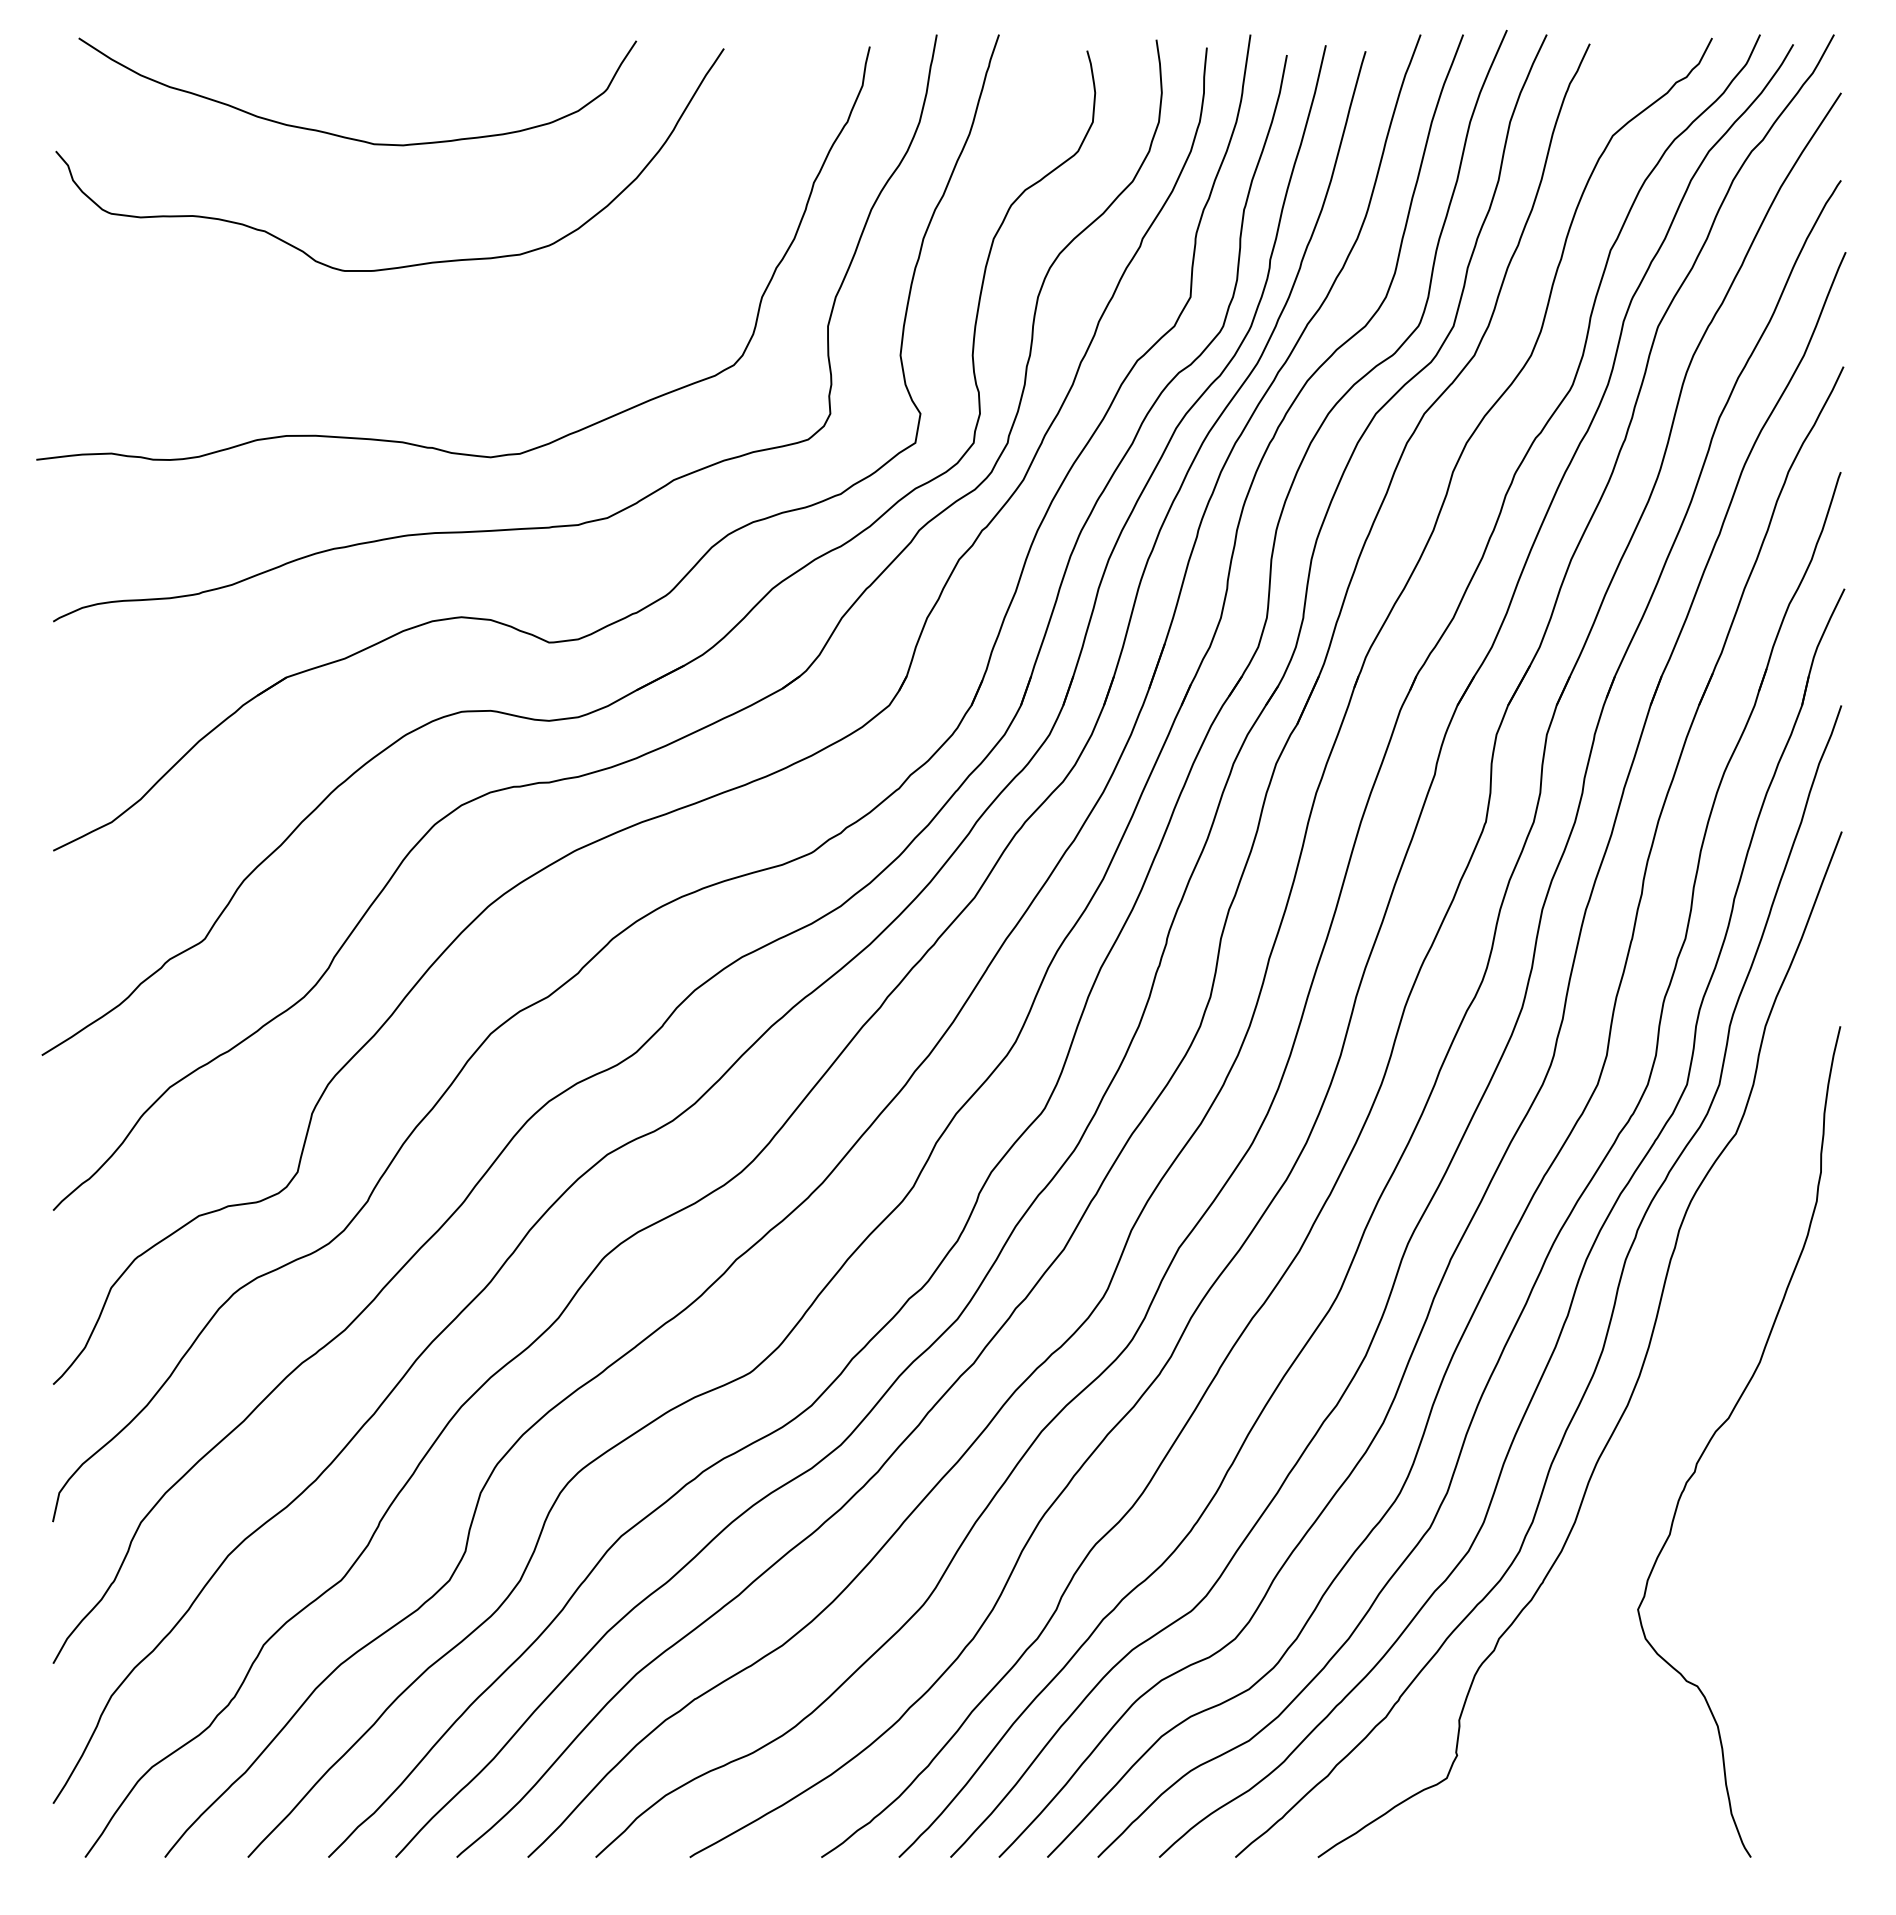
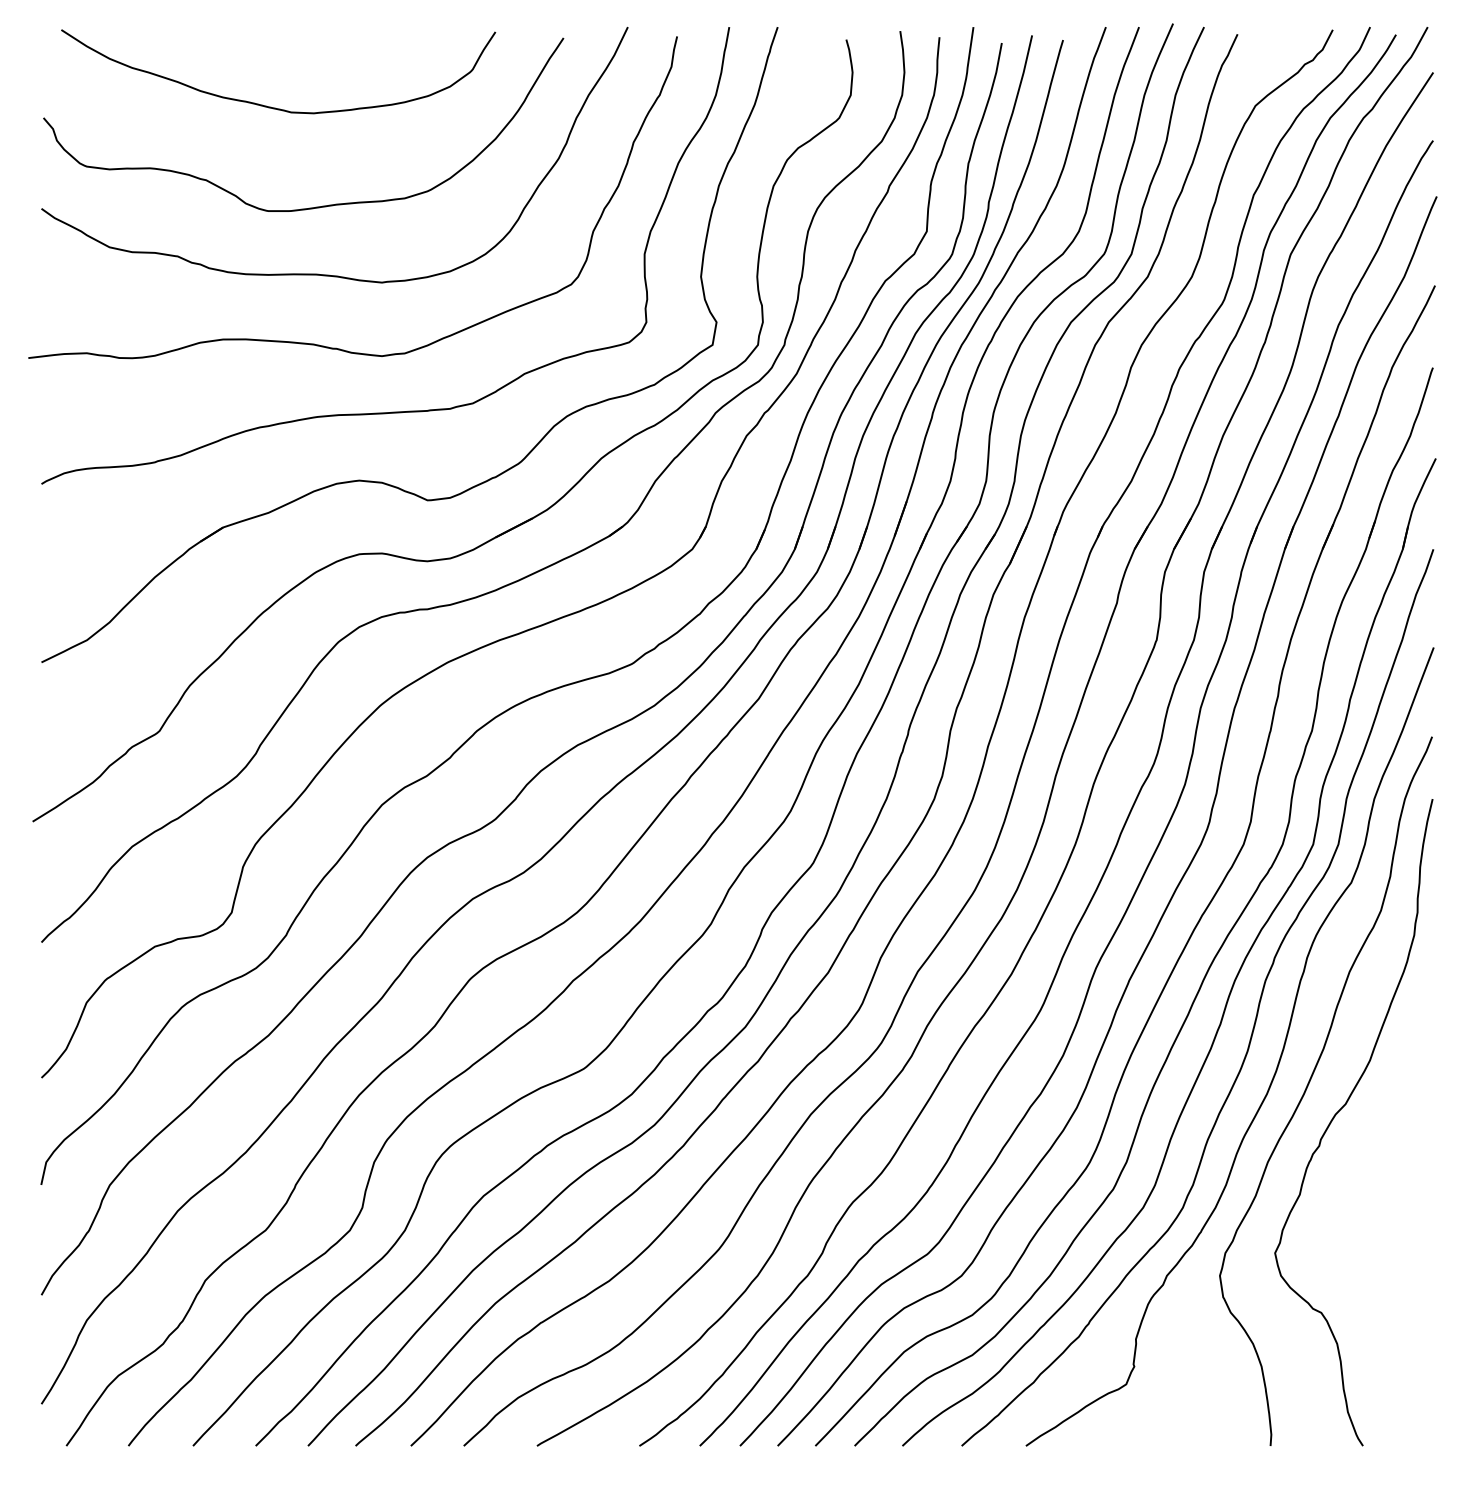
curve: (420, 352) -> (327, 274), added
curve: (1682, 1391) -> (1309, 1083), added

